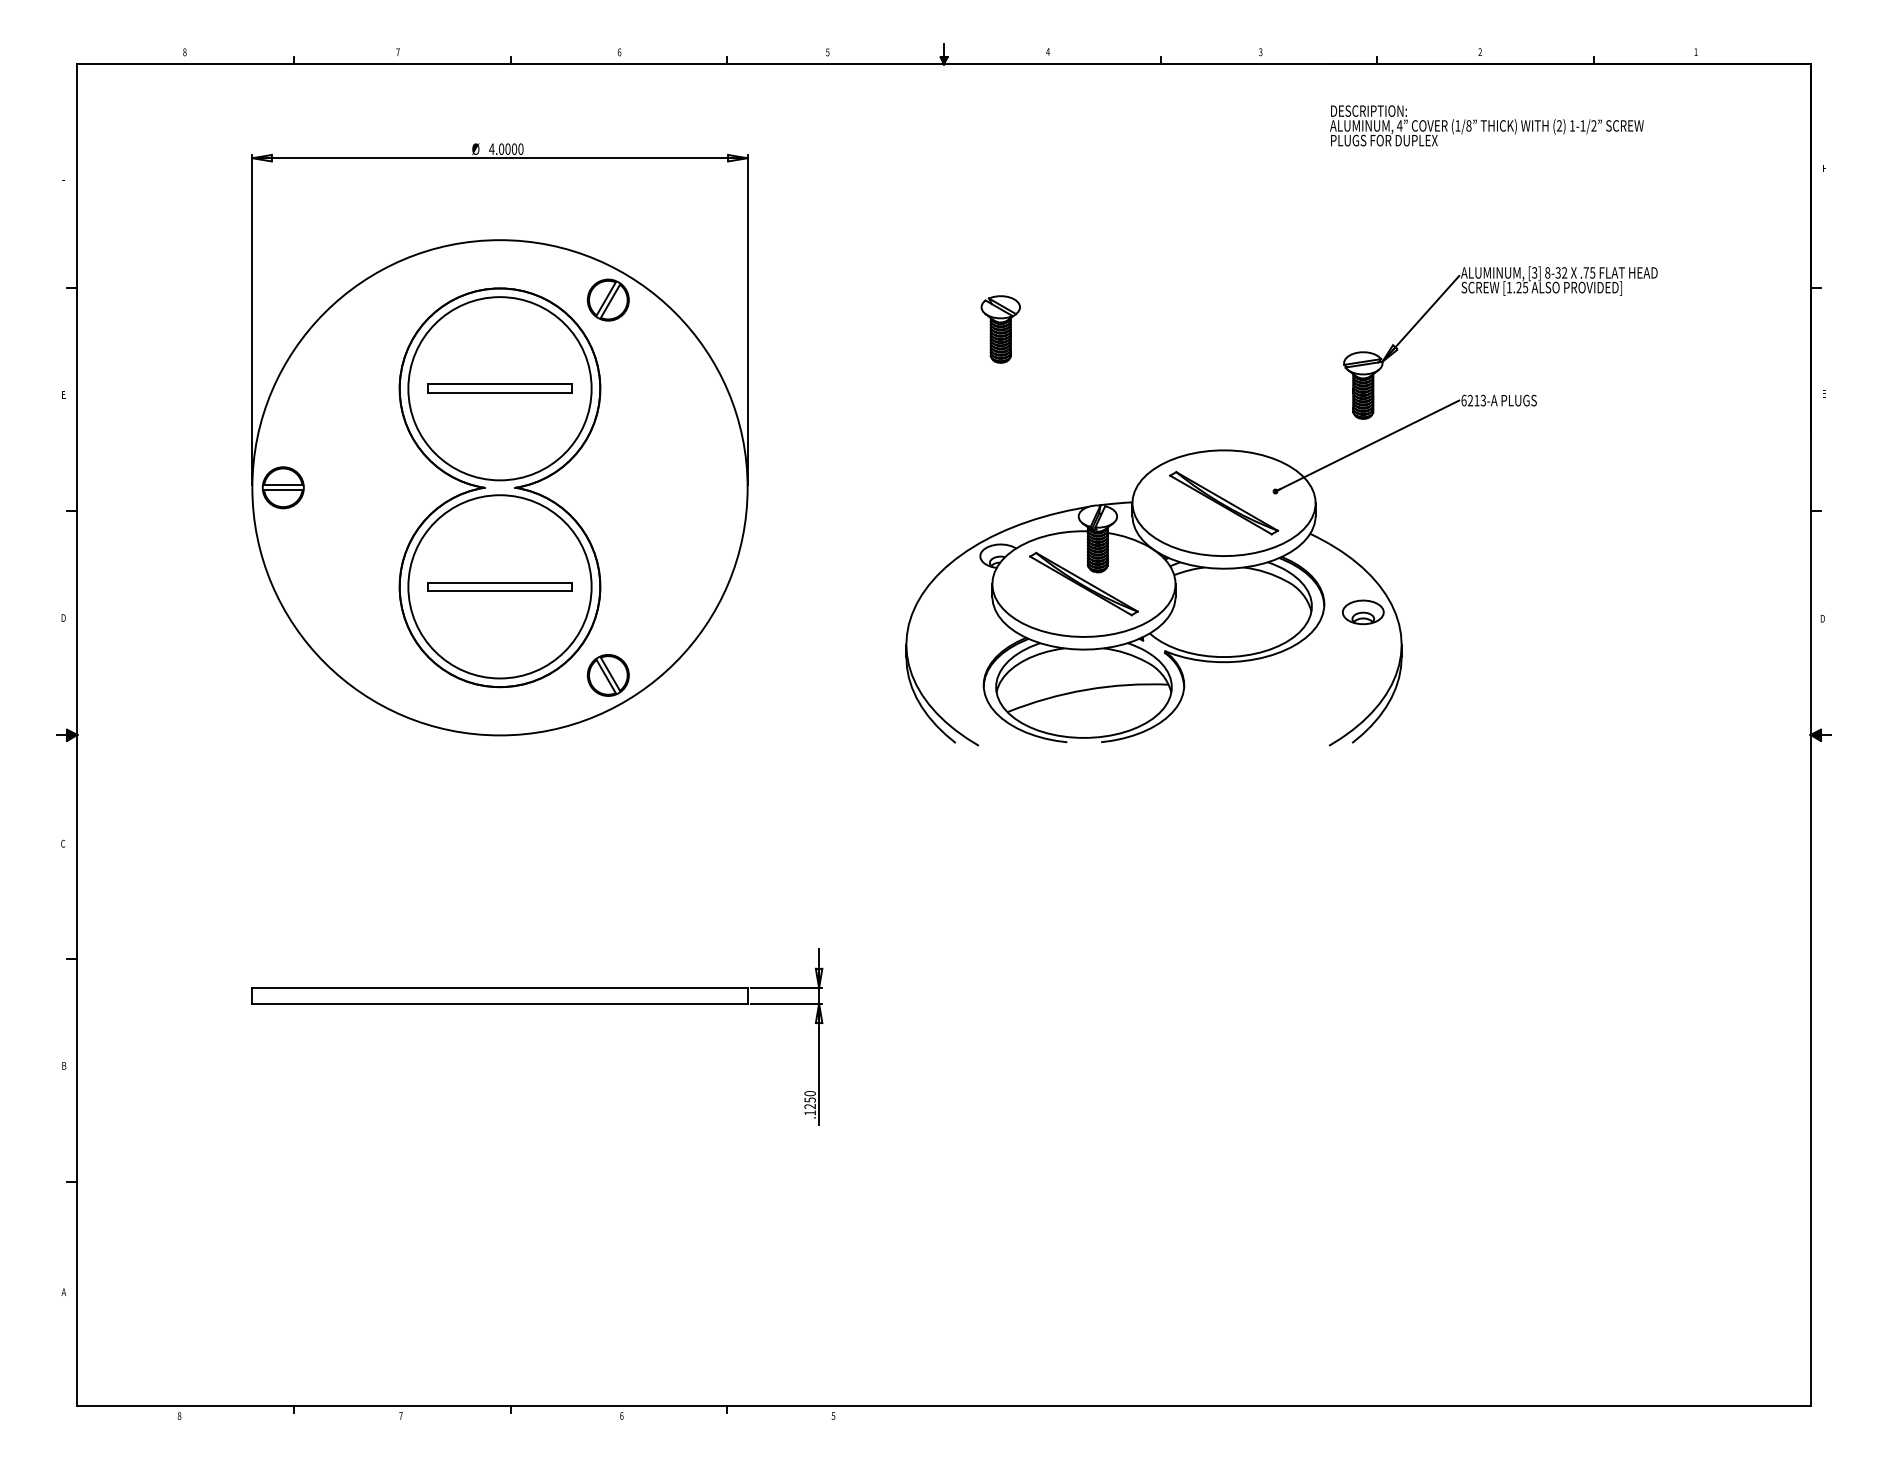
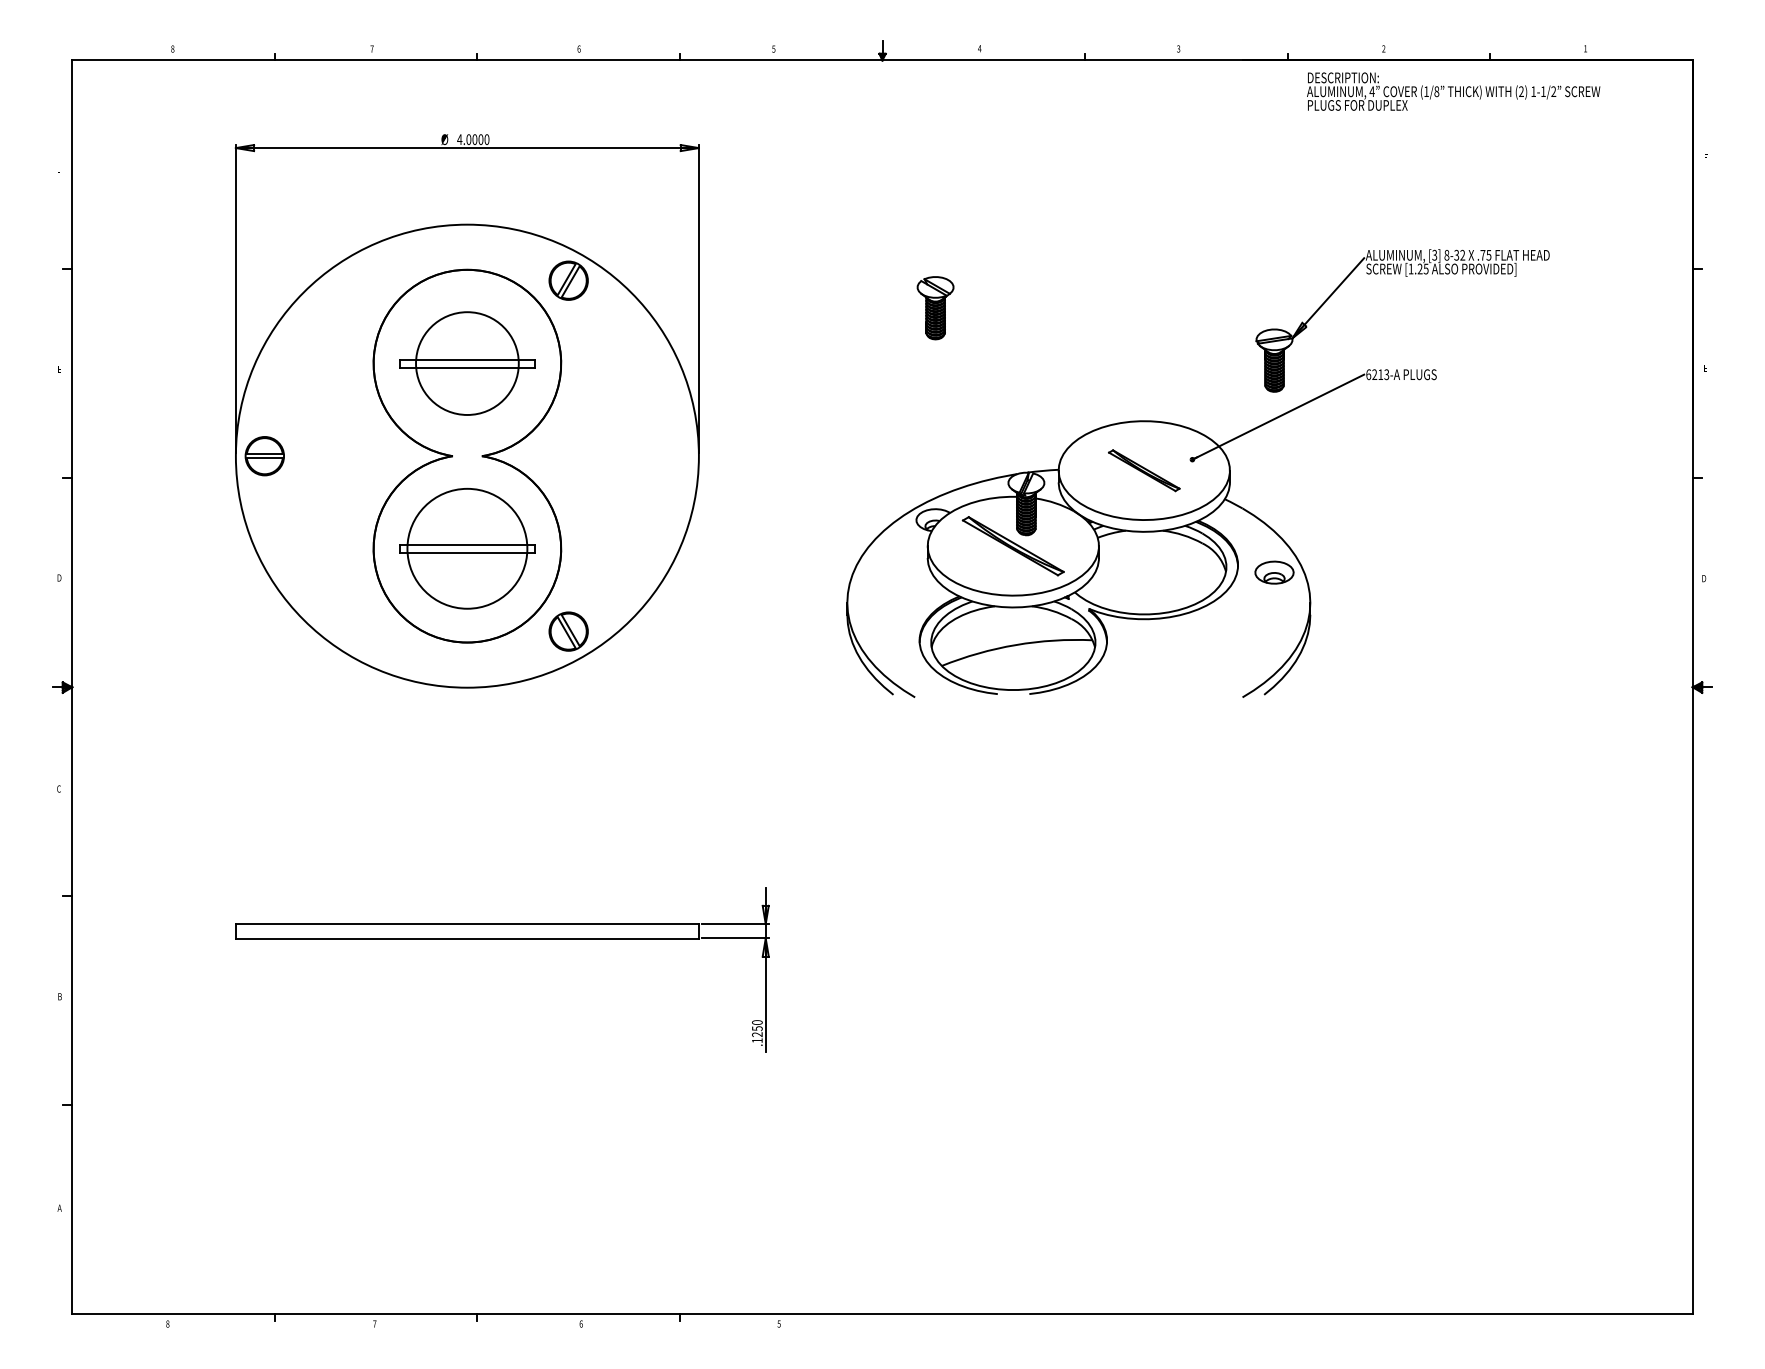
text: (1486, 125) -> (1453, 91), moved
circle: (499, 388) -> (466, 363), size x0.6
part: (1223, 503) -> (1143, 470), size x0.7
circle: (499, 586) -> (466, 548), size x0.7

